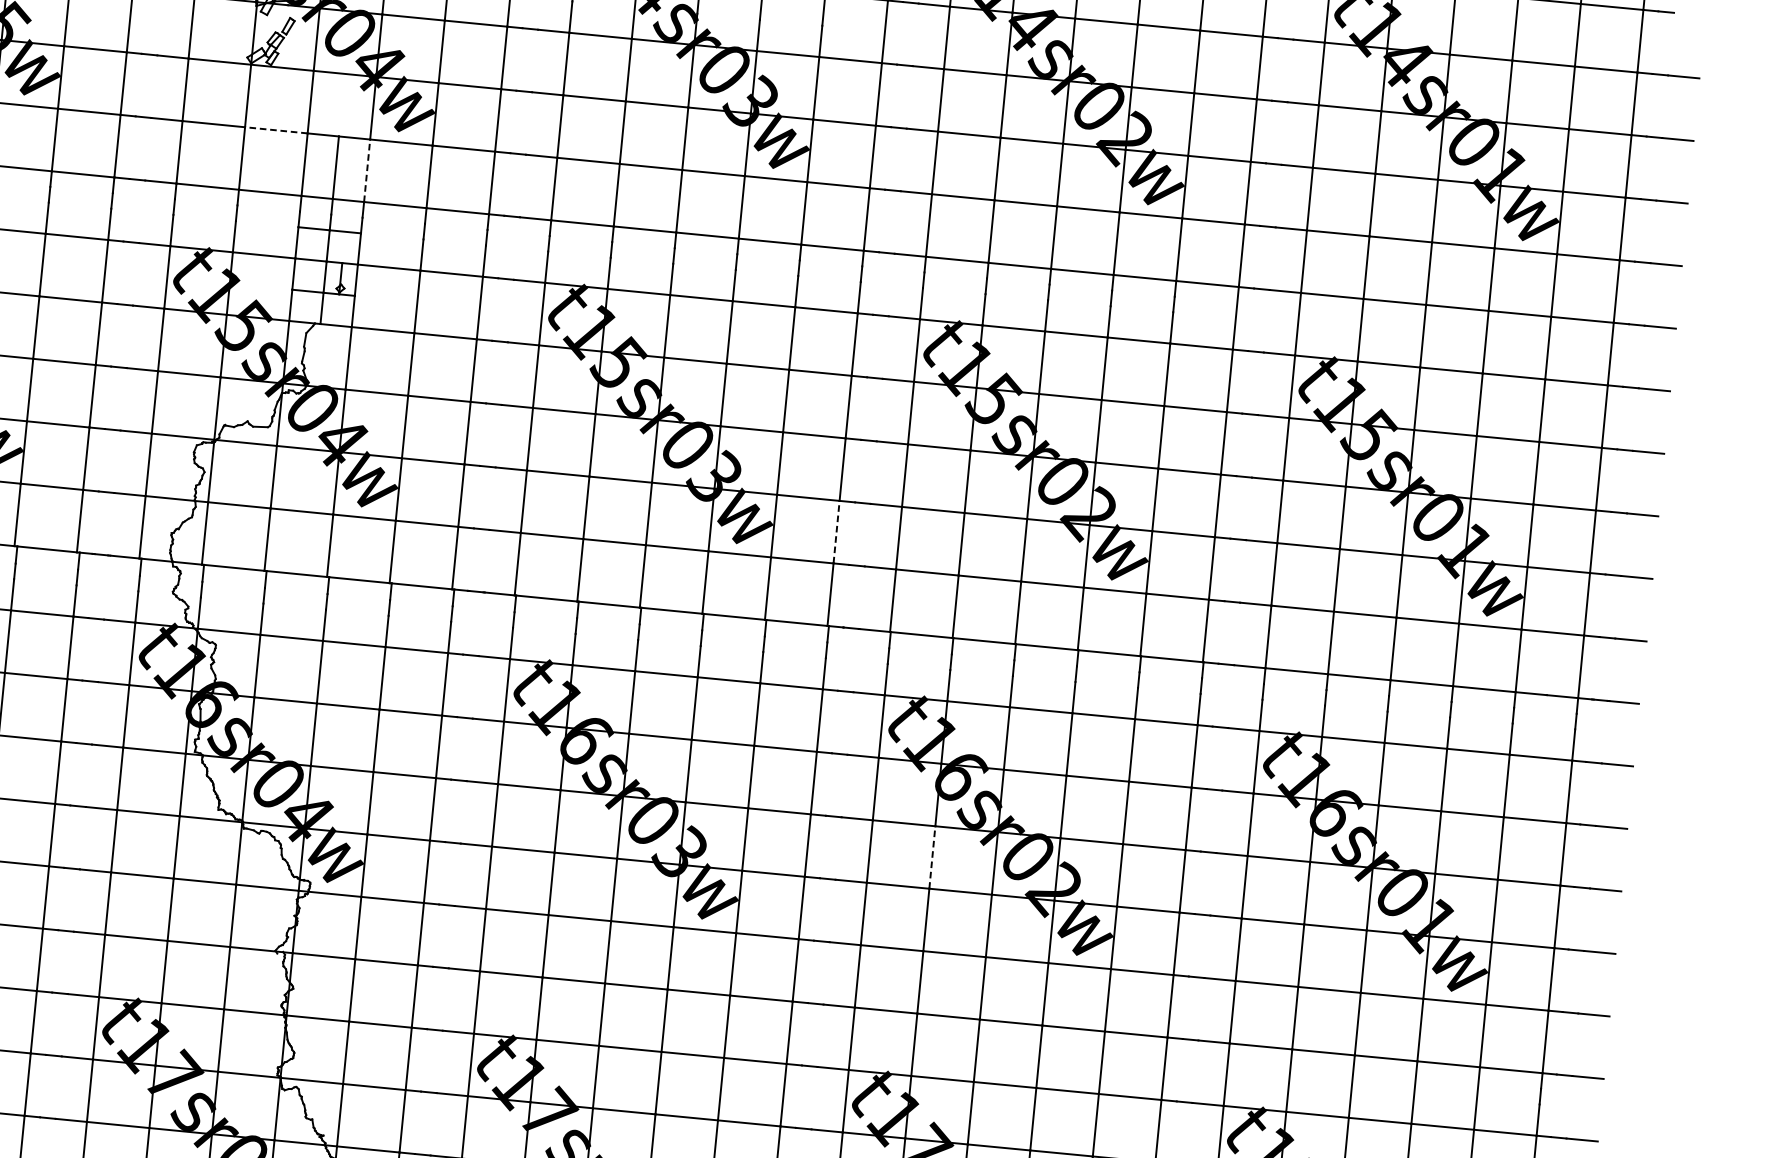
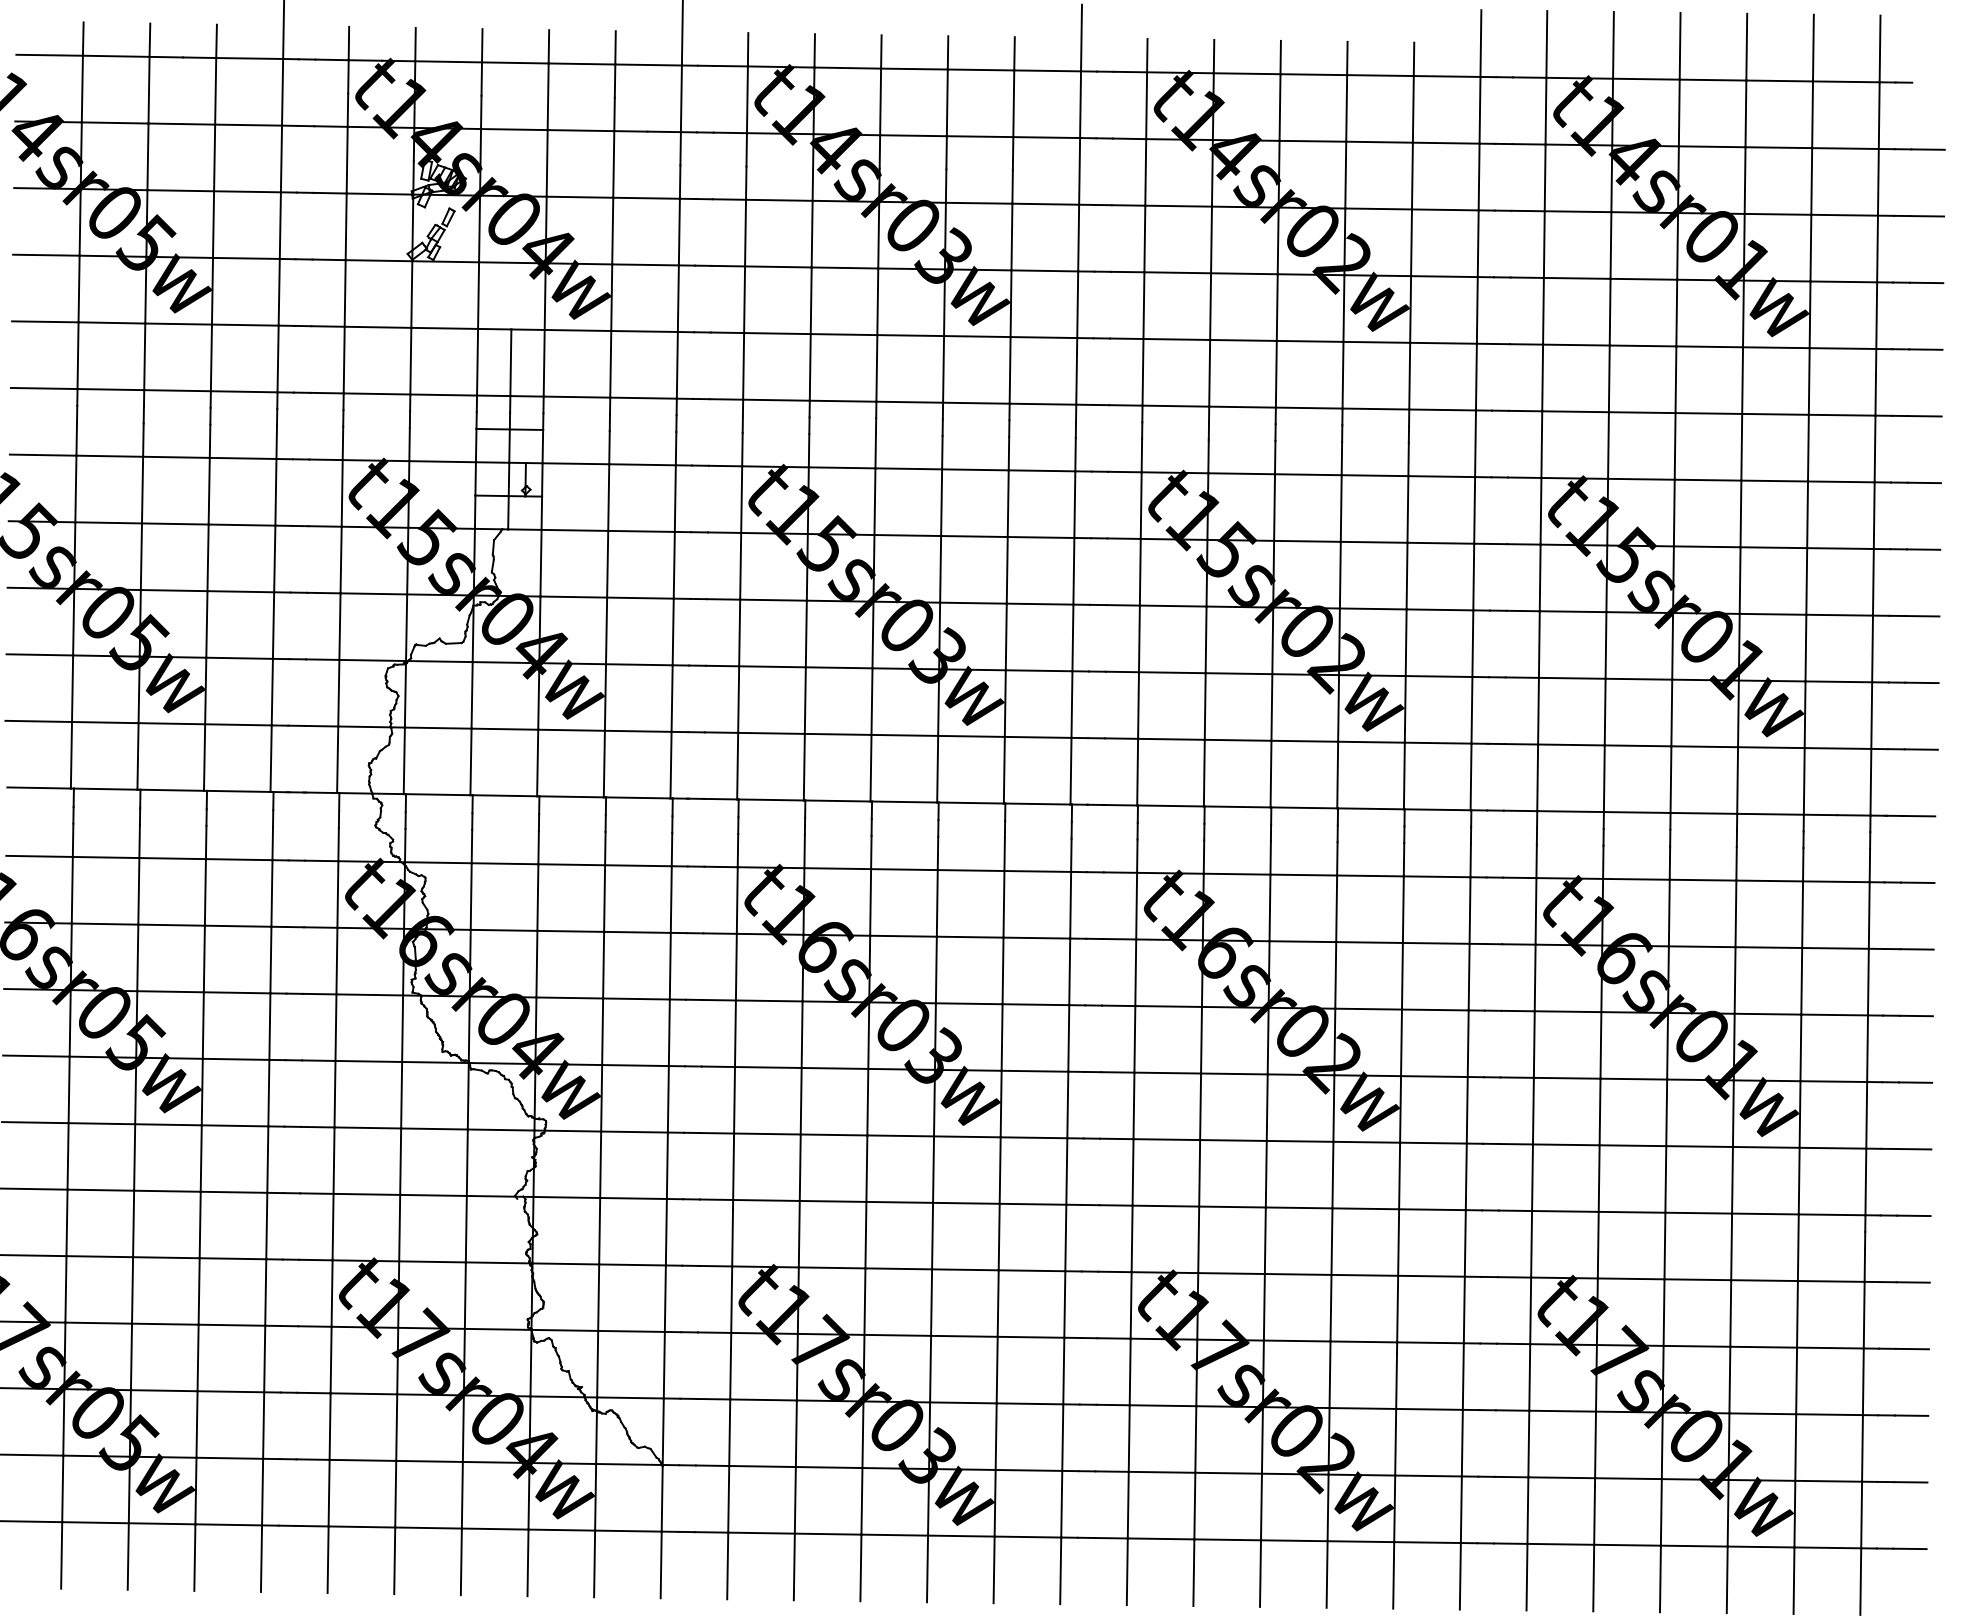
line: (276, 130) -> (444, 328), dashed -> solid
line: (367, 170) -> (544, 362), dashed -> solid
line: (836, 532) -> (1071, 704), dashed -> solid
line: (932, 856) -> (1201, 1039), dashed -> solid

